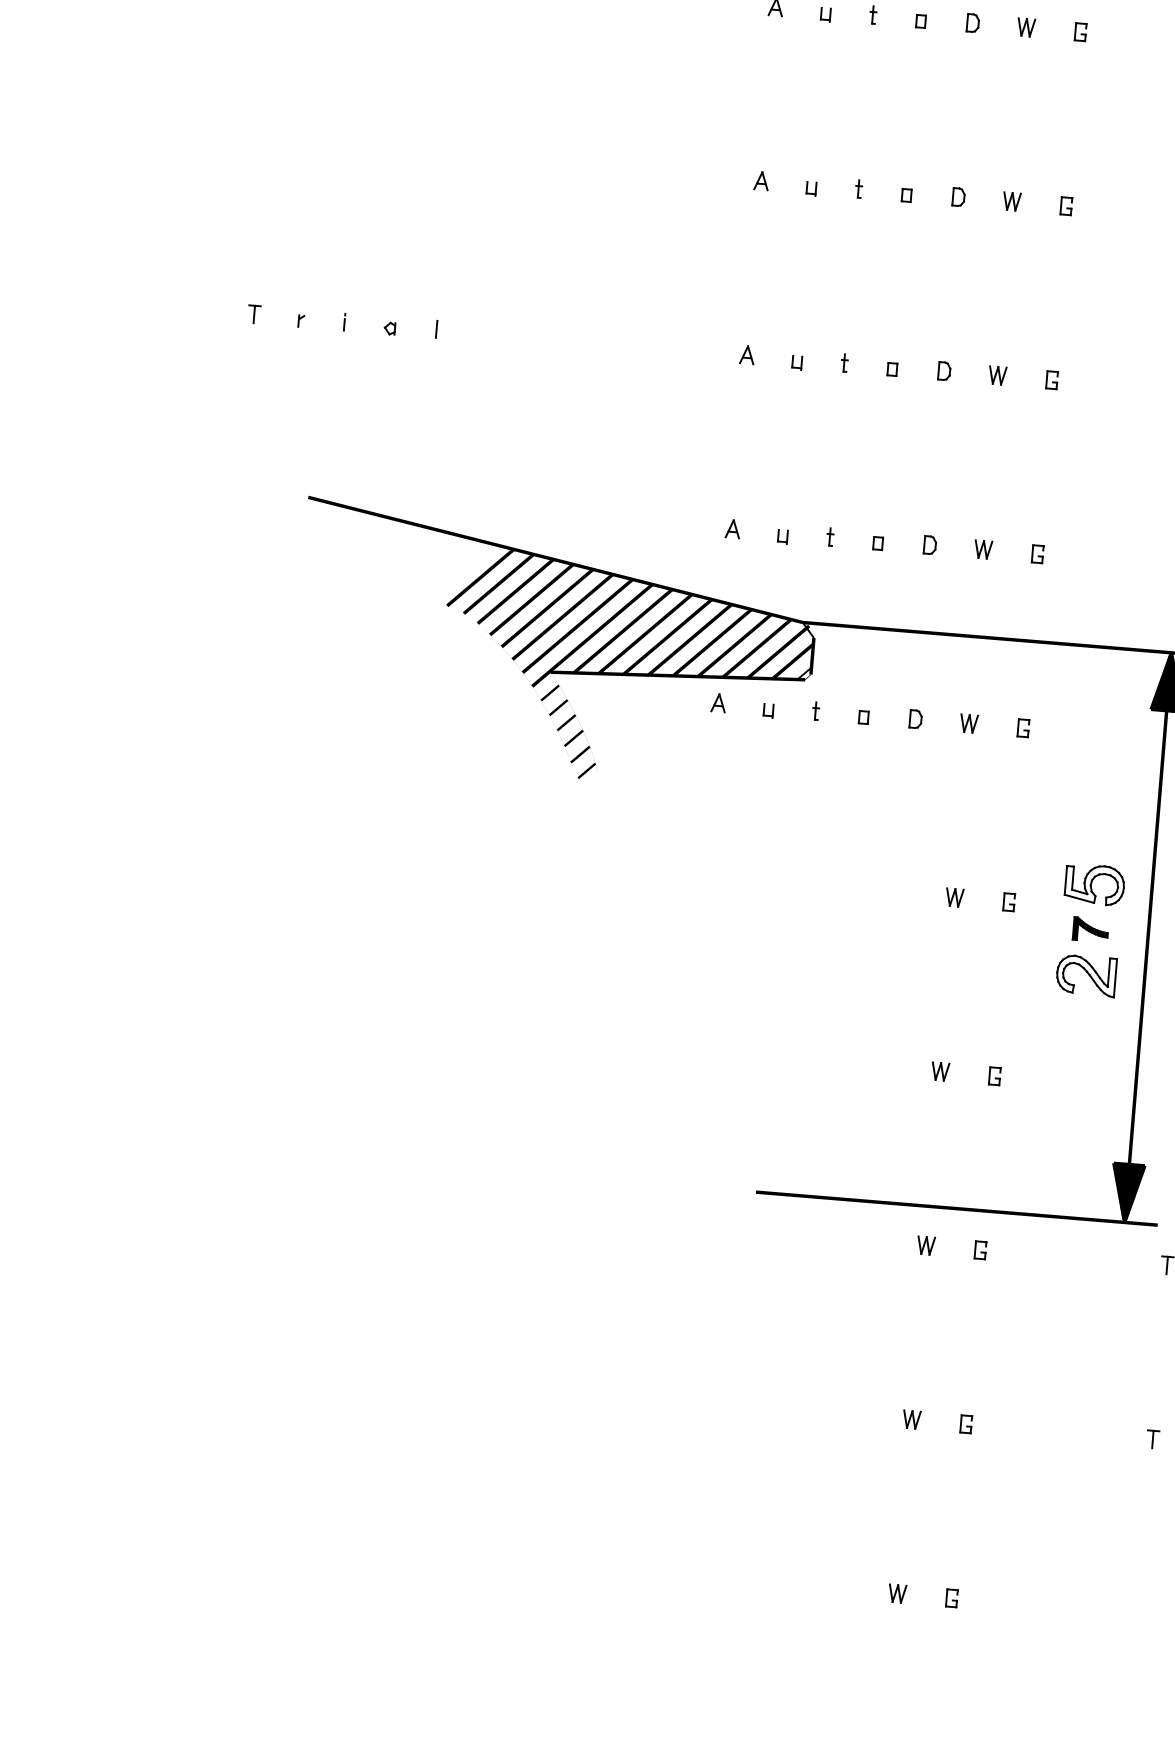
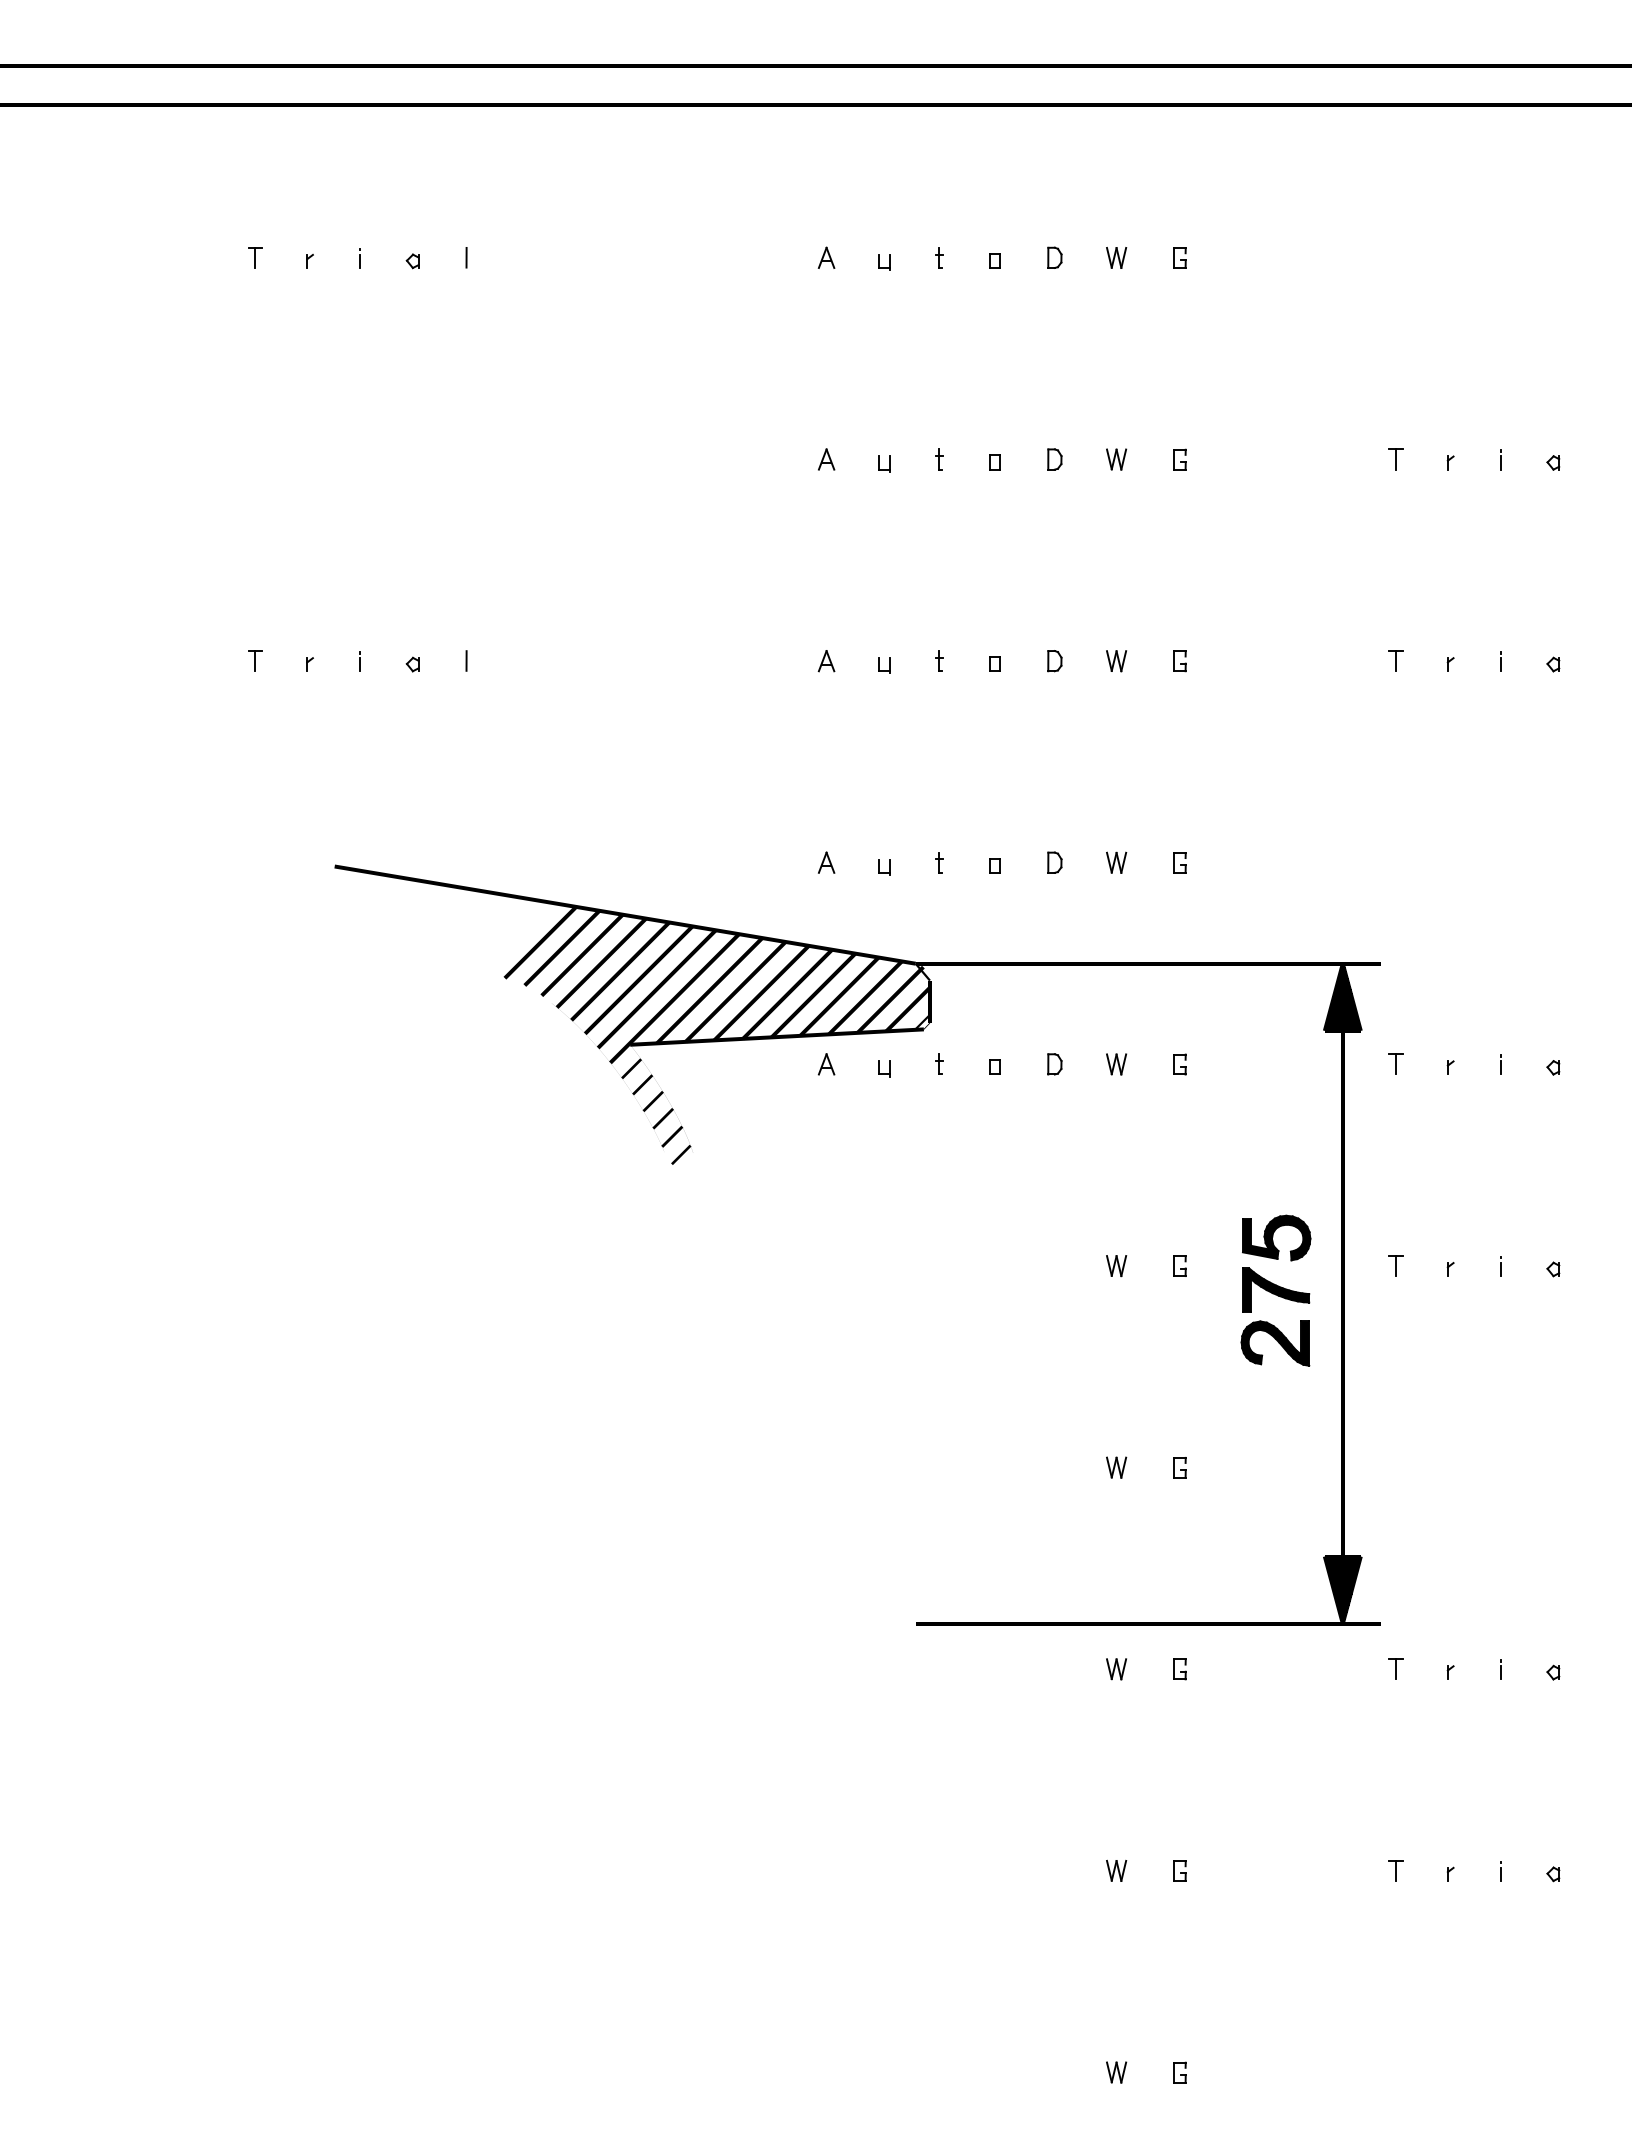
fill: (1094, 884) -> (1276, 1237), added
part: (1091, 929) -> (1276, 1289), size x1.67
fill: (1086, 975) -> (1275, 1343), added

